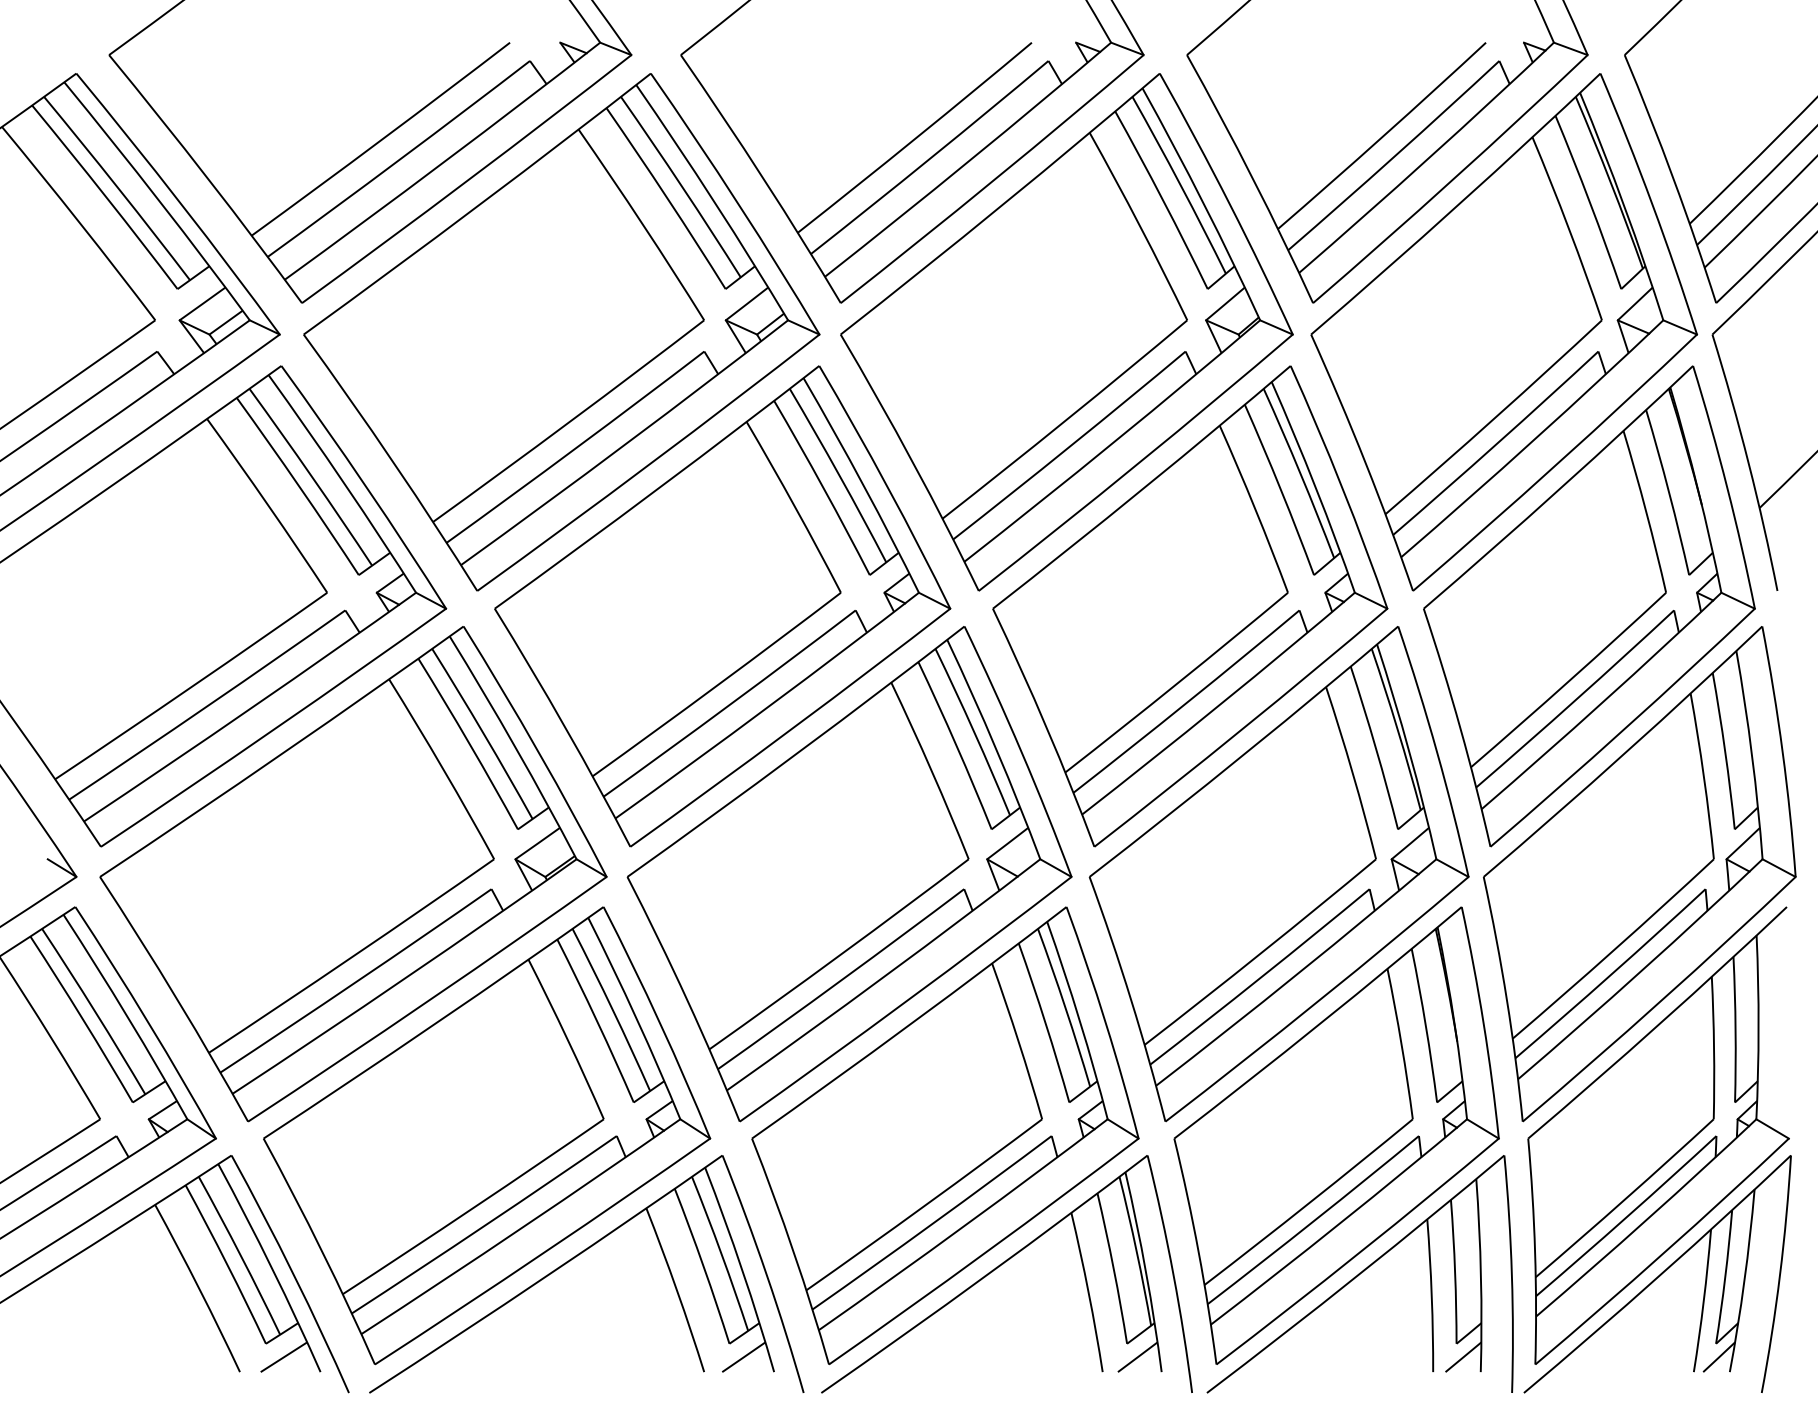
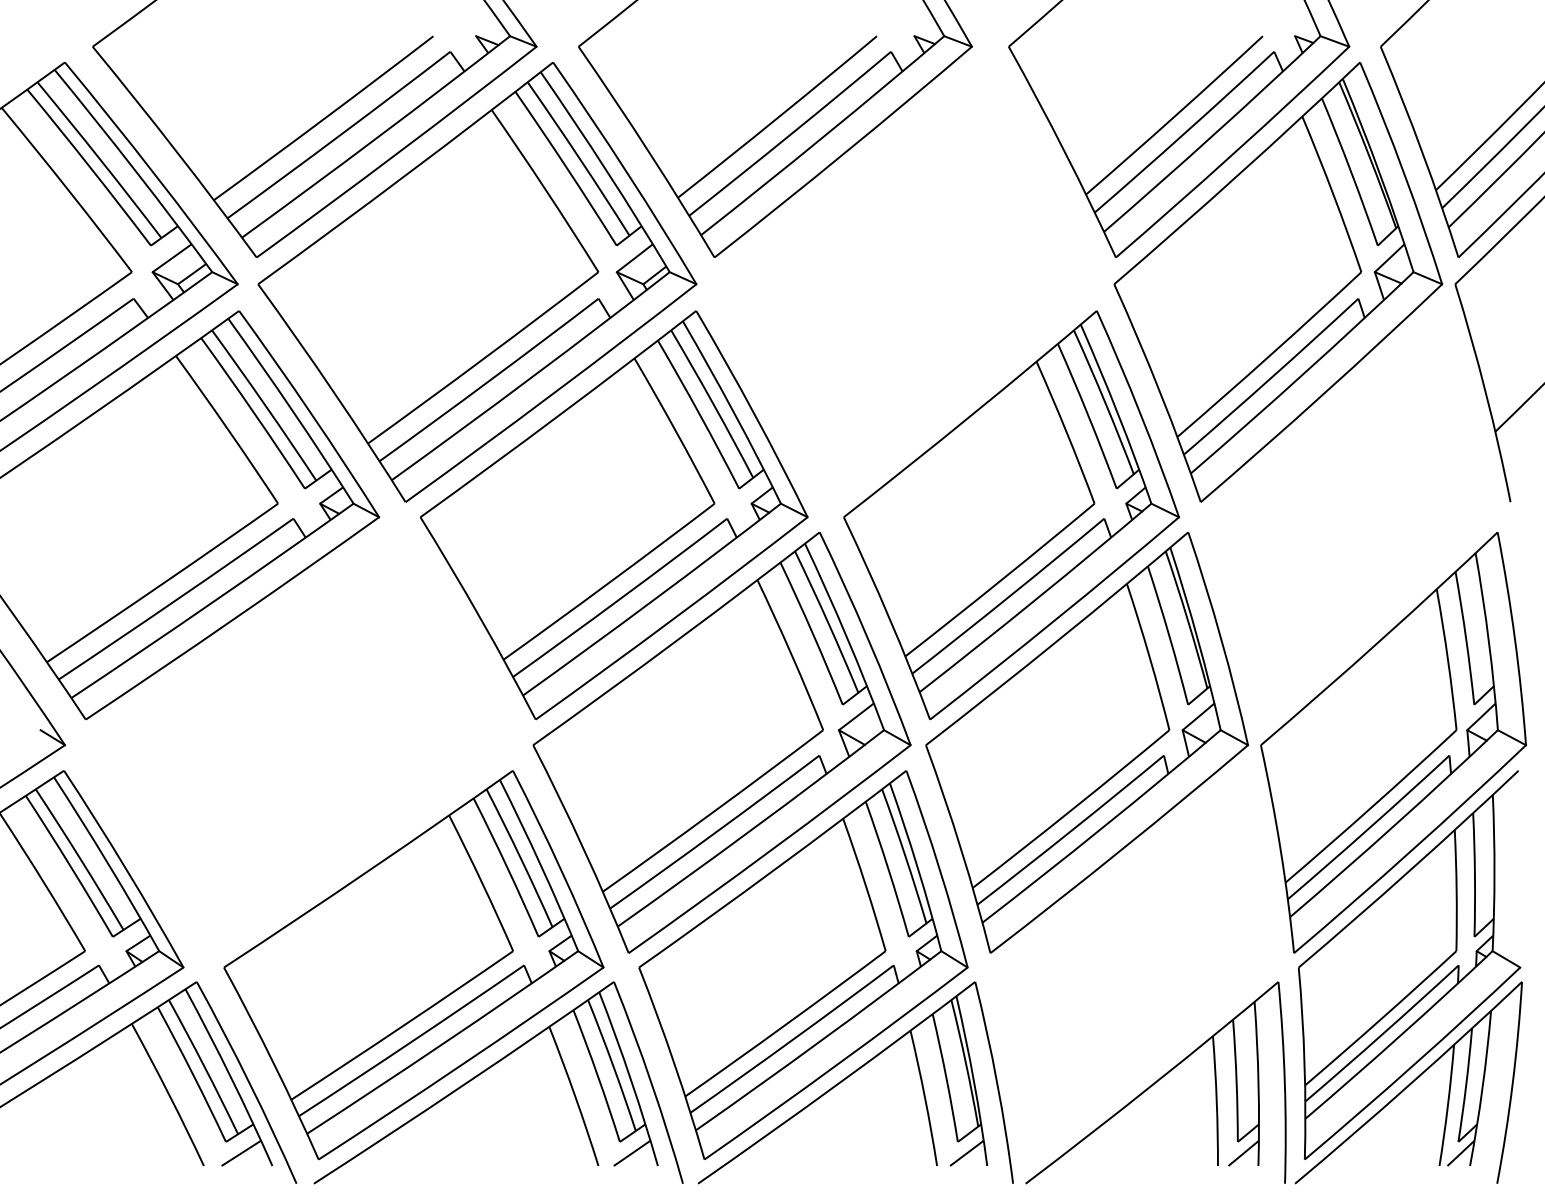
part: (1066, 332) -> (906, 282), removed
part: (1589, 606) -> (1350, 515), removed
part: (353, 873) -> (300, 742), removed
part: (1336, 1134) -> (1135, 964), removed

